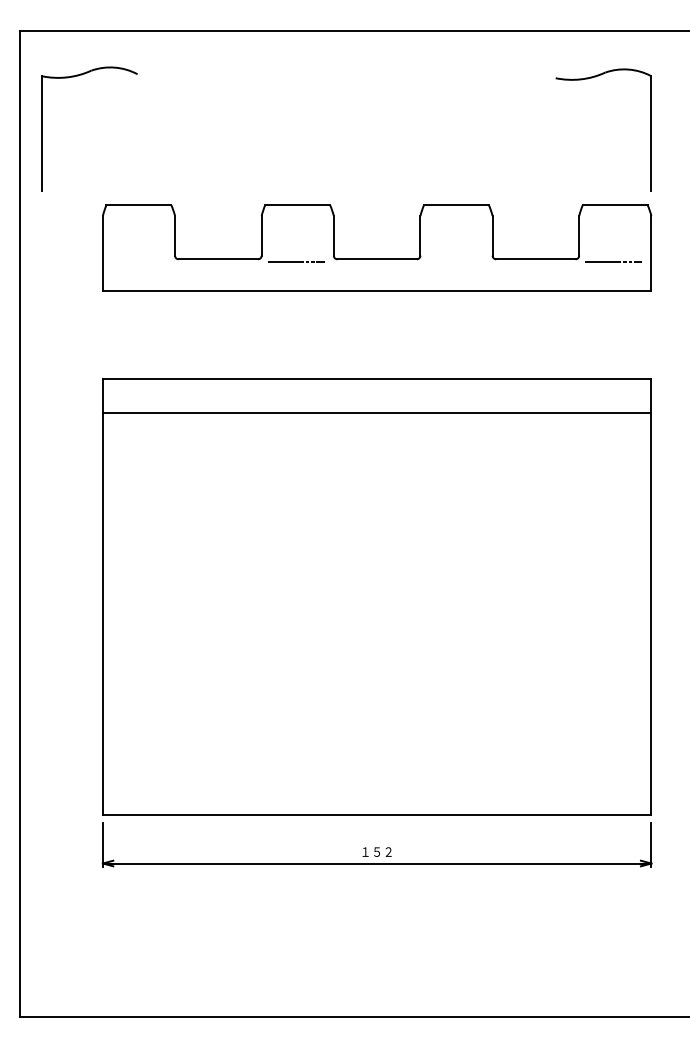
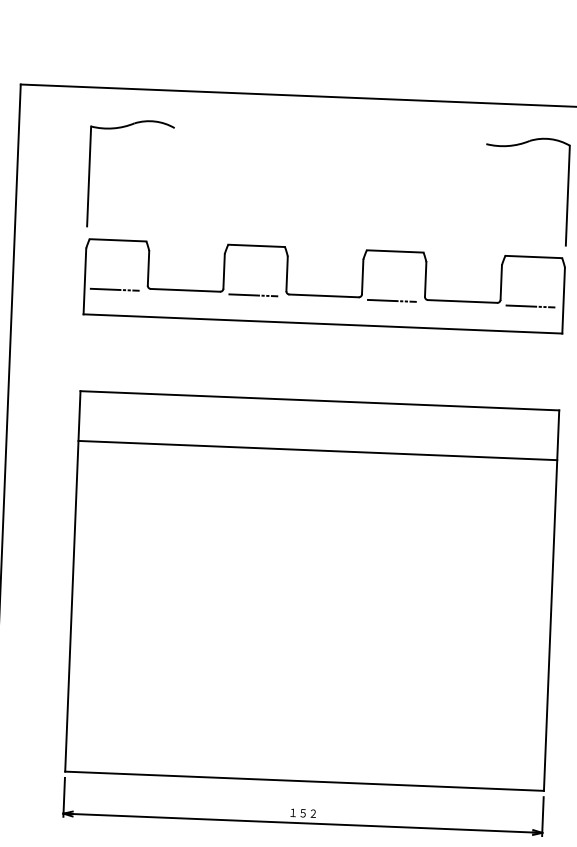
part: (42, 128) -> (89, 172), moved
line: (136, 261) -> (113, 289), added
line: (454, 261) -> (391, 300), added
line: (376, 413) -> (317, 450), moved

